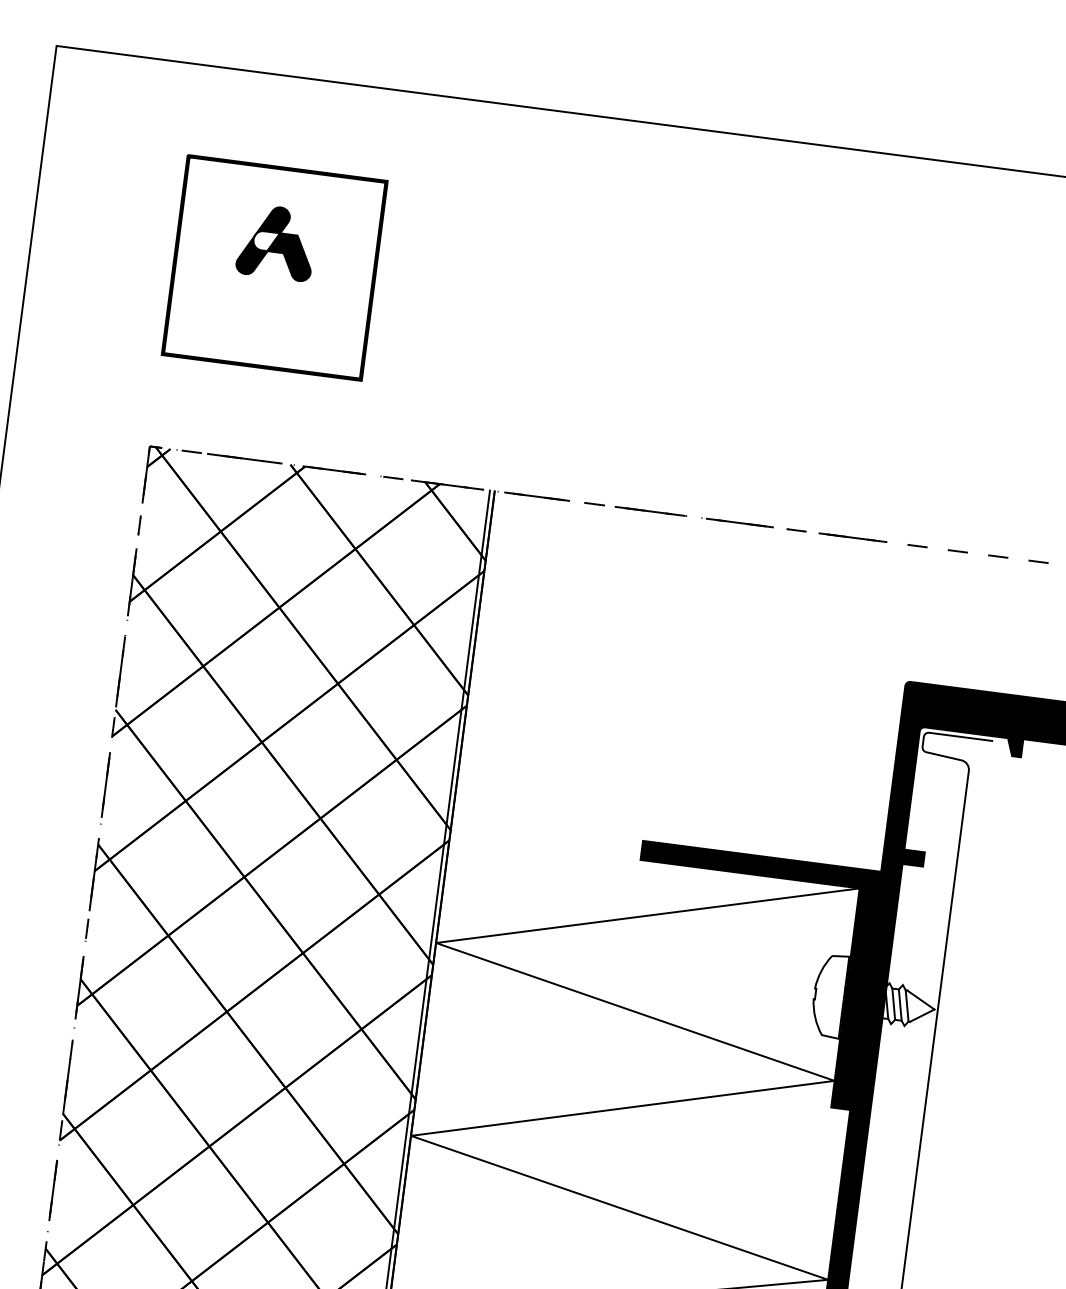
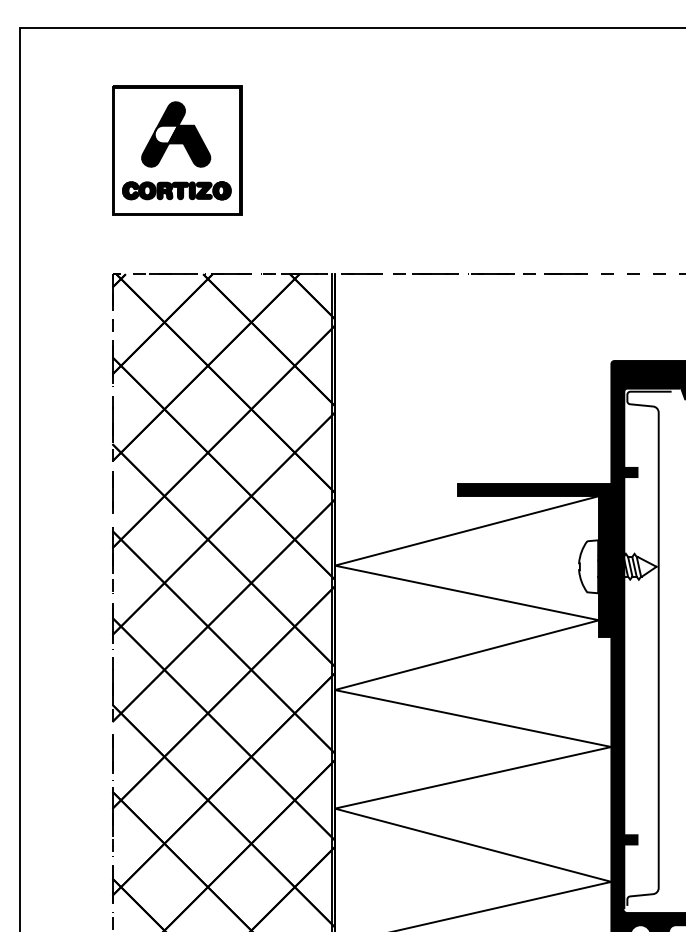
part: (277, 242) -> (176, 134), size x1.43
part: (265, 329) -> (176, 190), added

